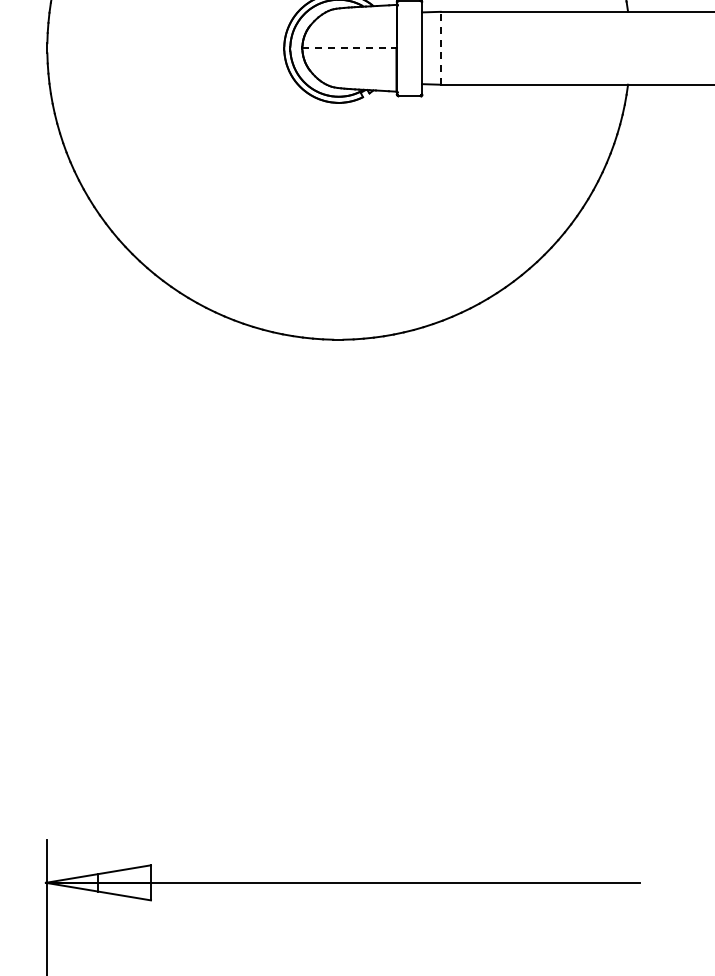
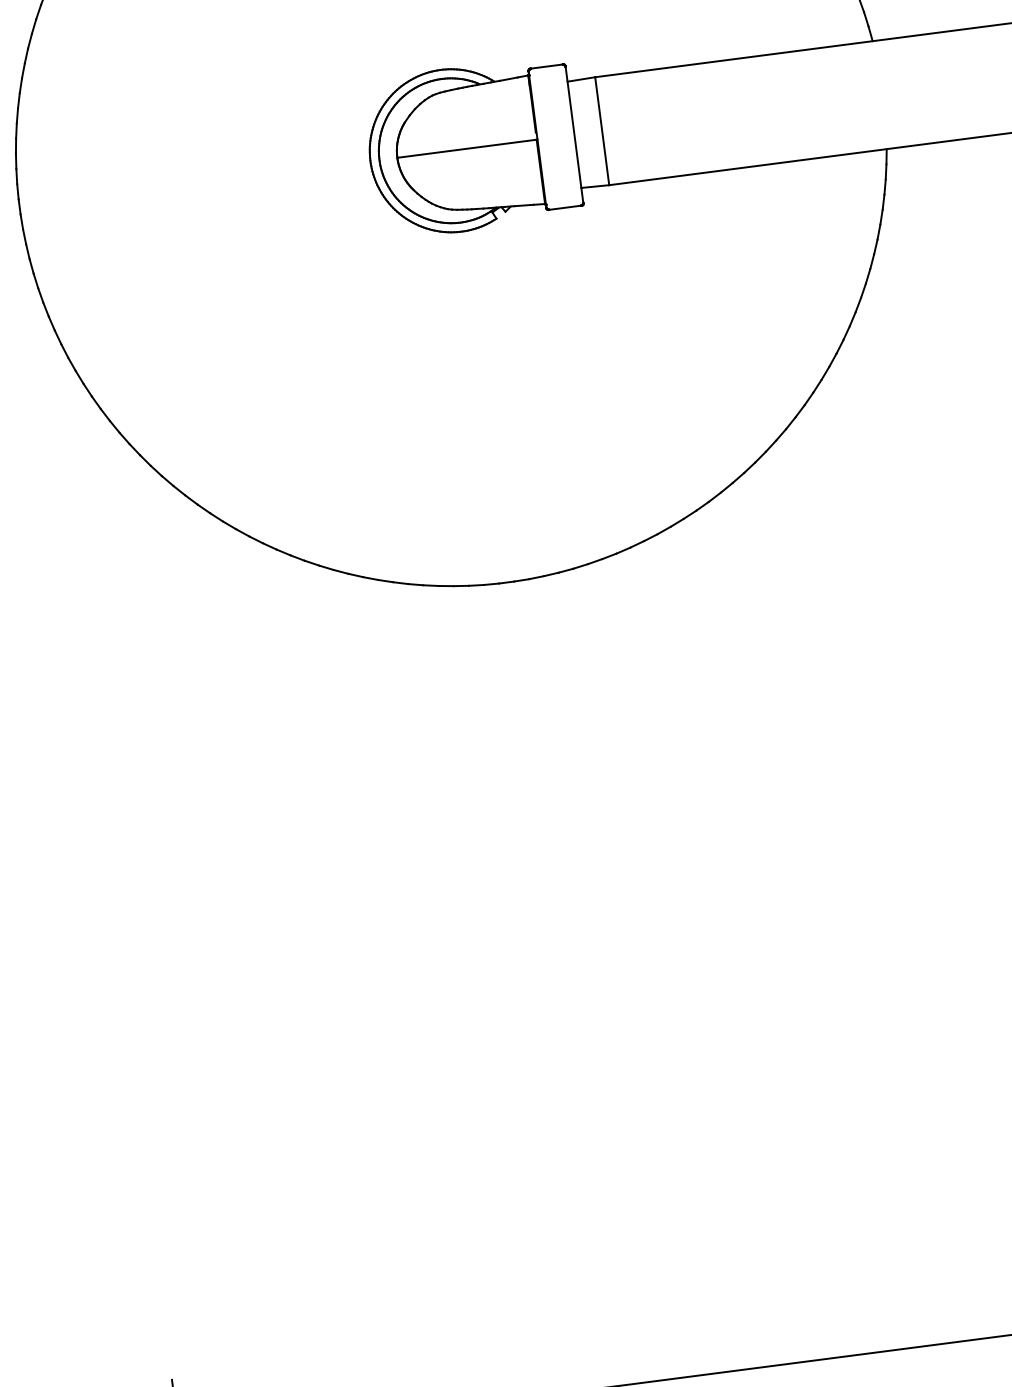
line: (440, 47) -> (601, 130), dashed -> solid
line: (349, 48) -> (467, 149), dashed -> solid

